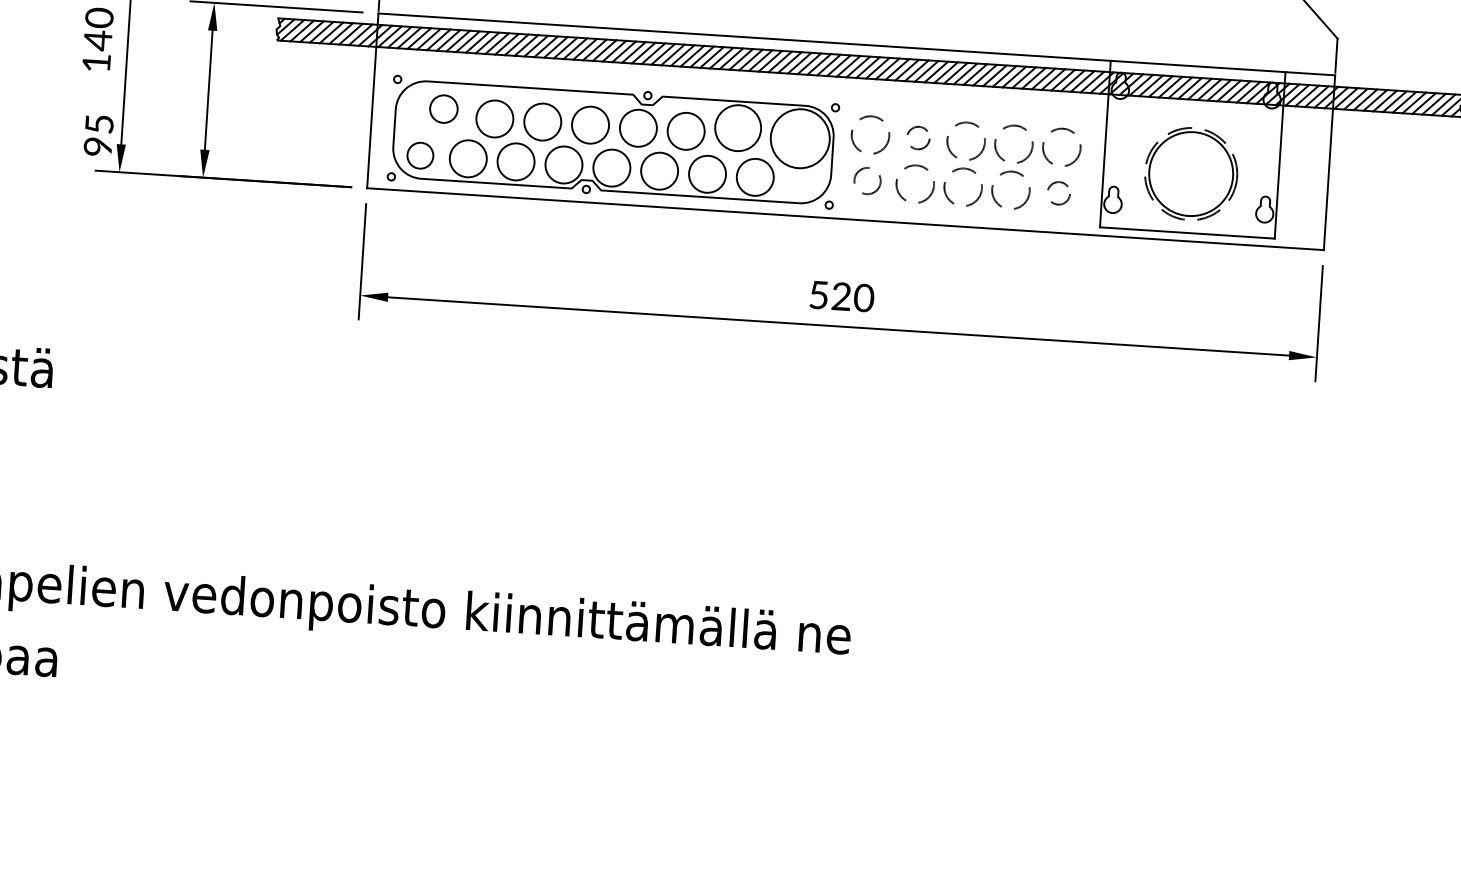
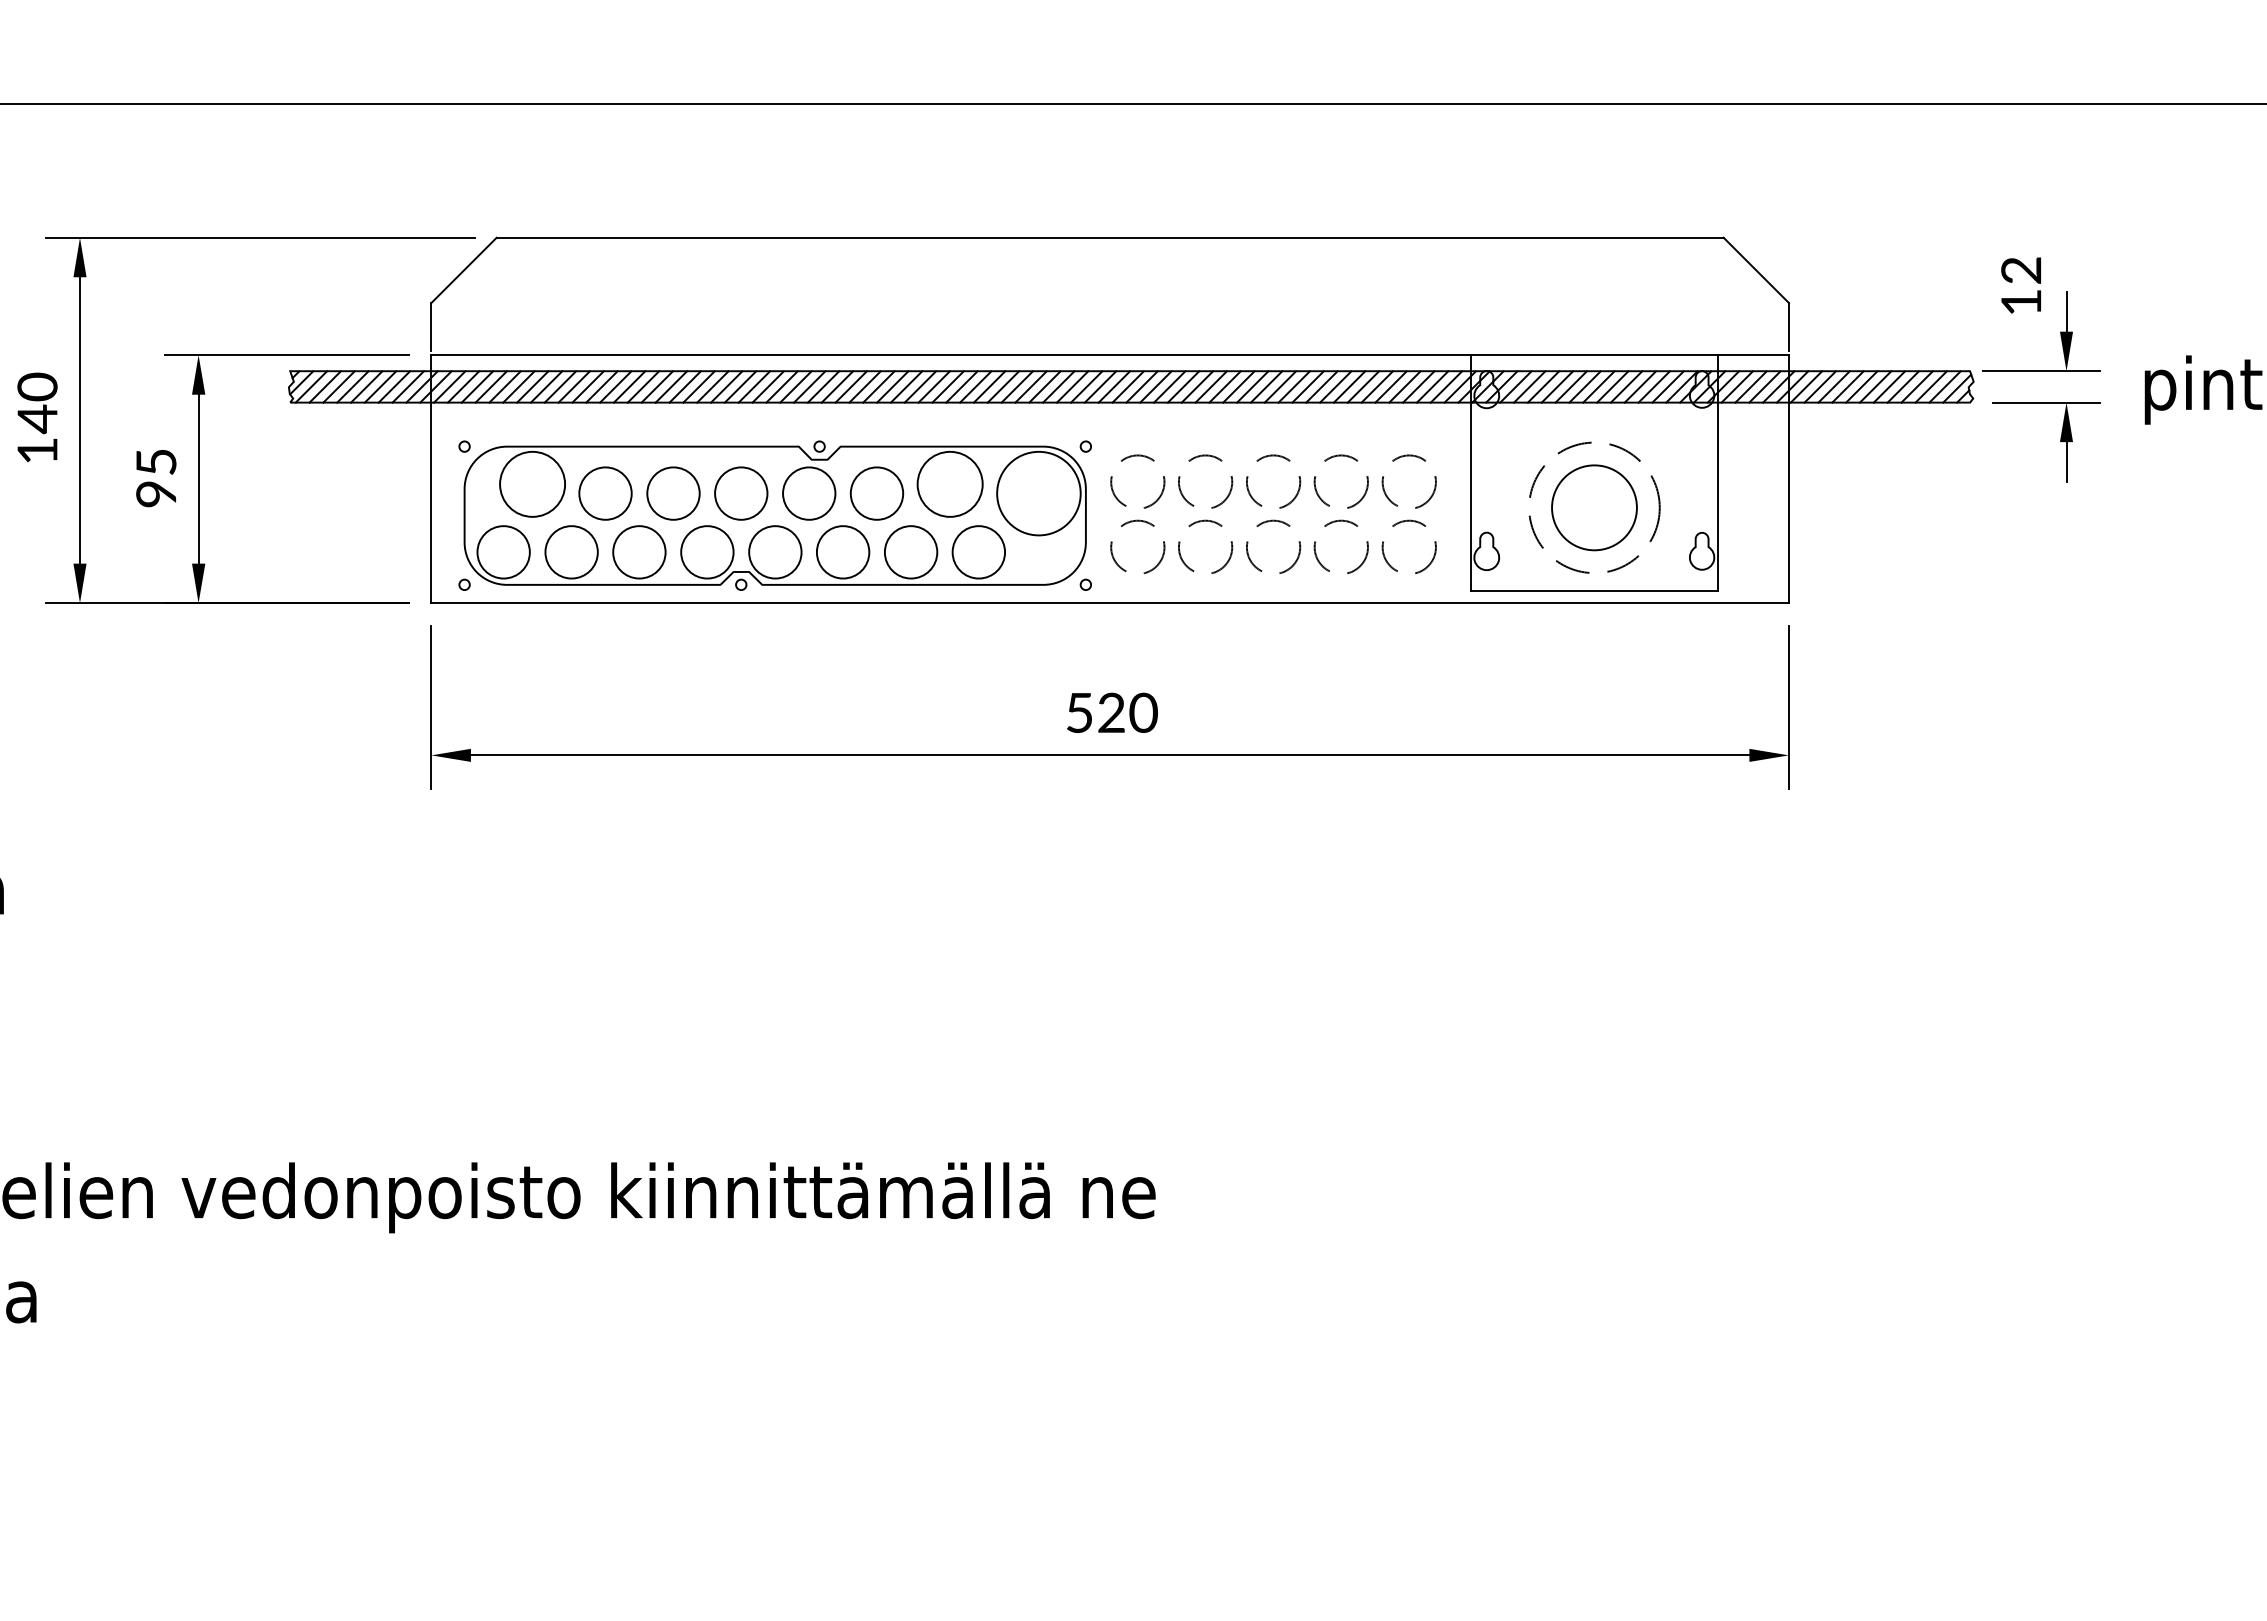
circle: (443, 108) -> (532, 483), size x1.67
text: (98, 135) -> (156, 478), moved
circle: (918, 137) -> (1205, 481), size x1.67
circle: (420, 155) -> (503, 552), size x1.43
circle: (1191, 173) -> (1594, 507), size x0.71
circle: (867, 180) -> (1137, 546), size x1.43
circle: (1058, 192) -> (1408, 546), size x1.67

